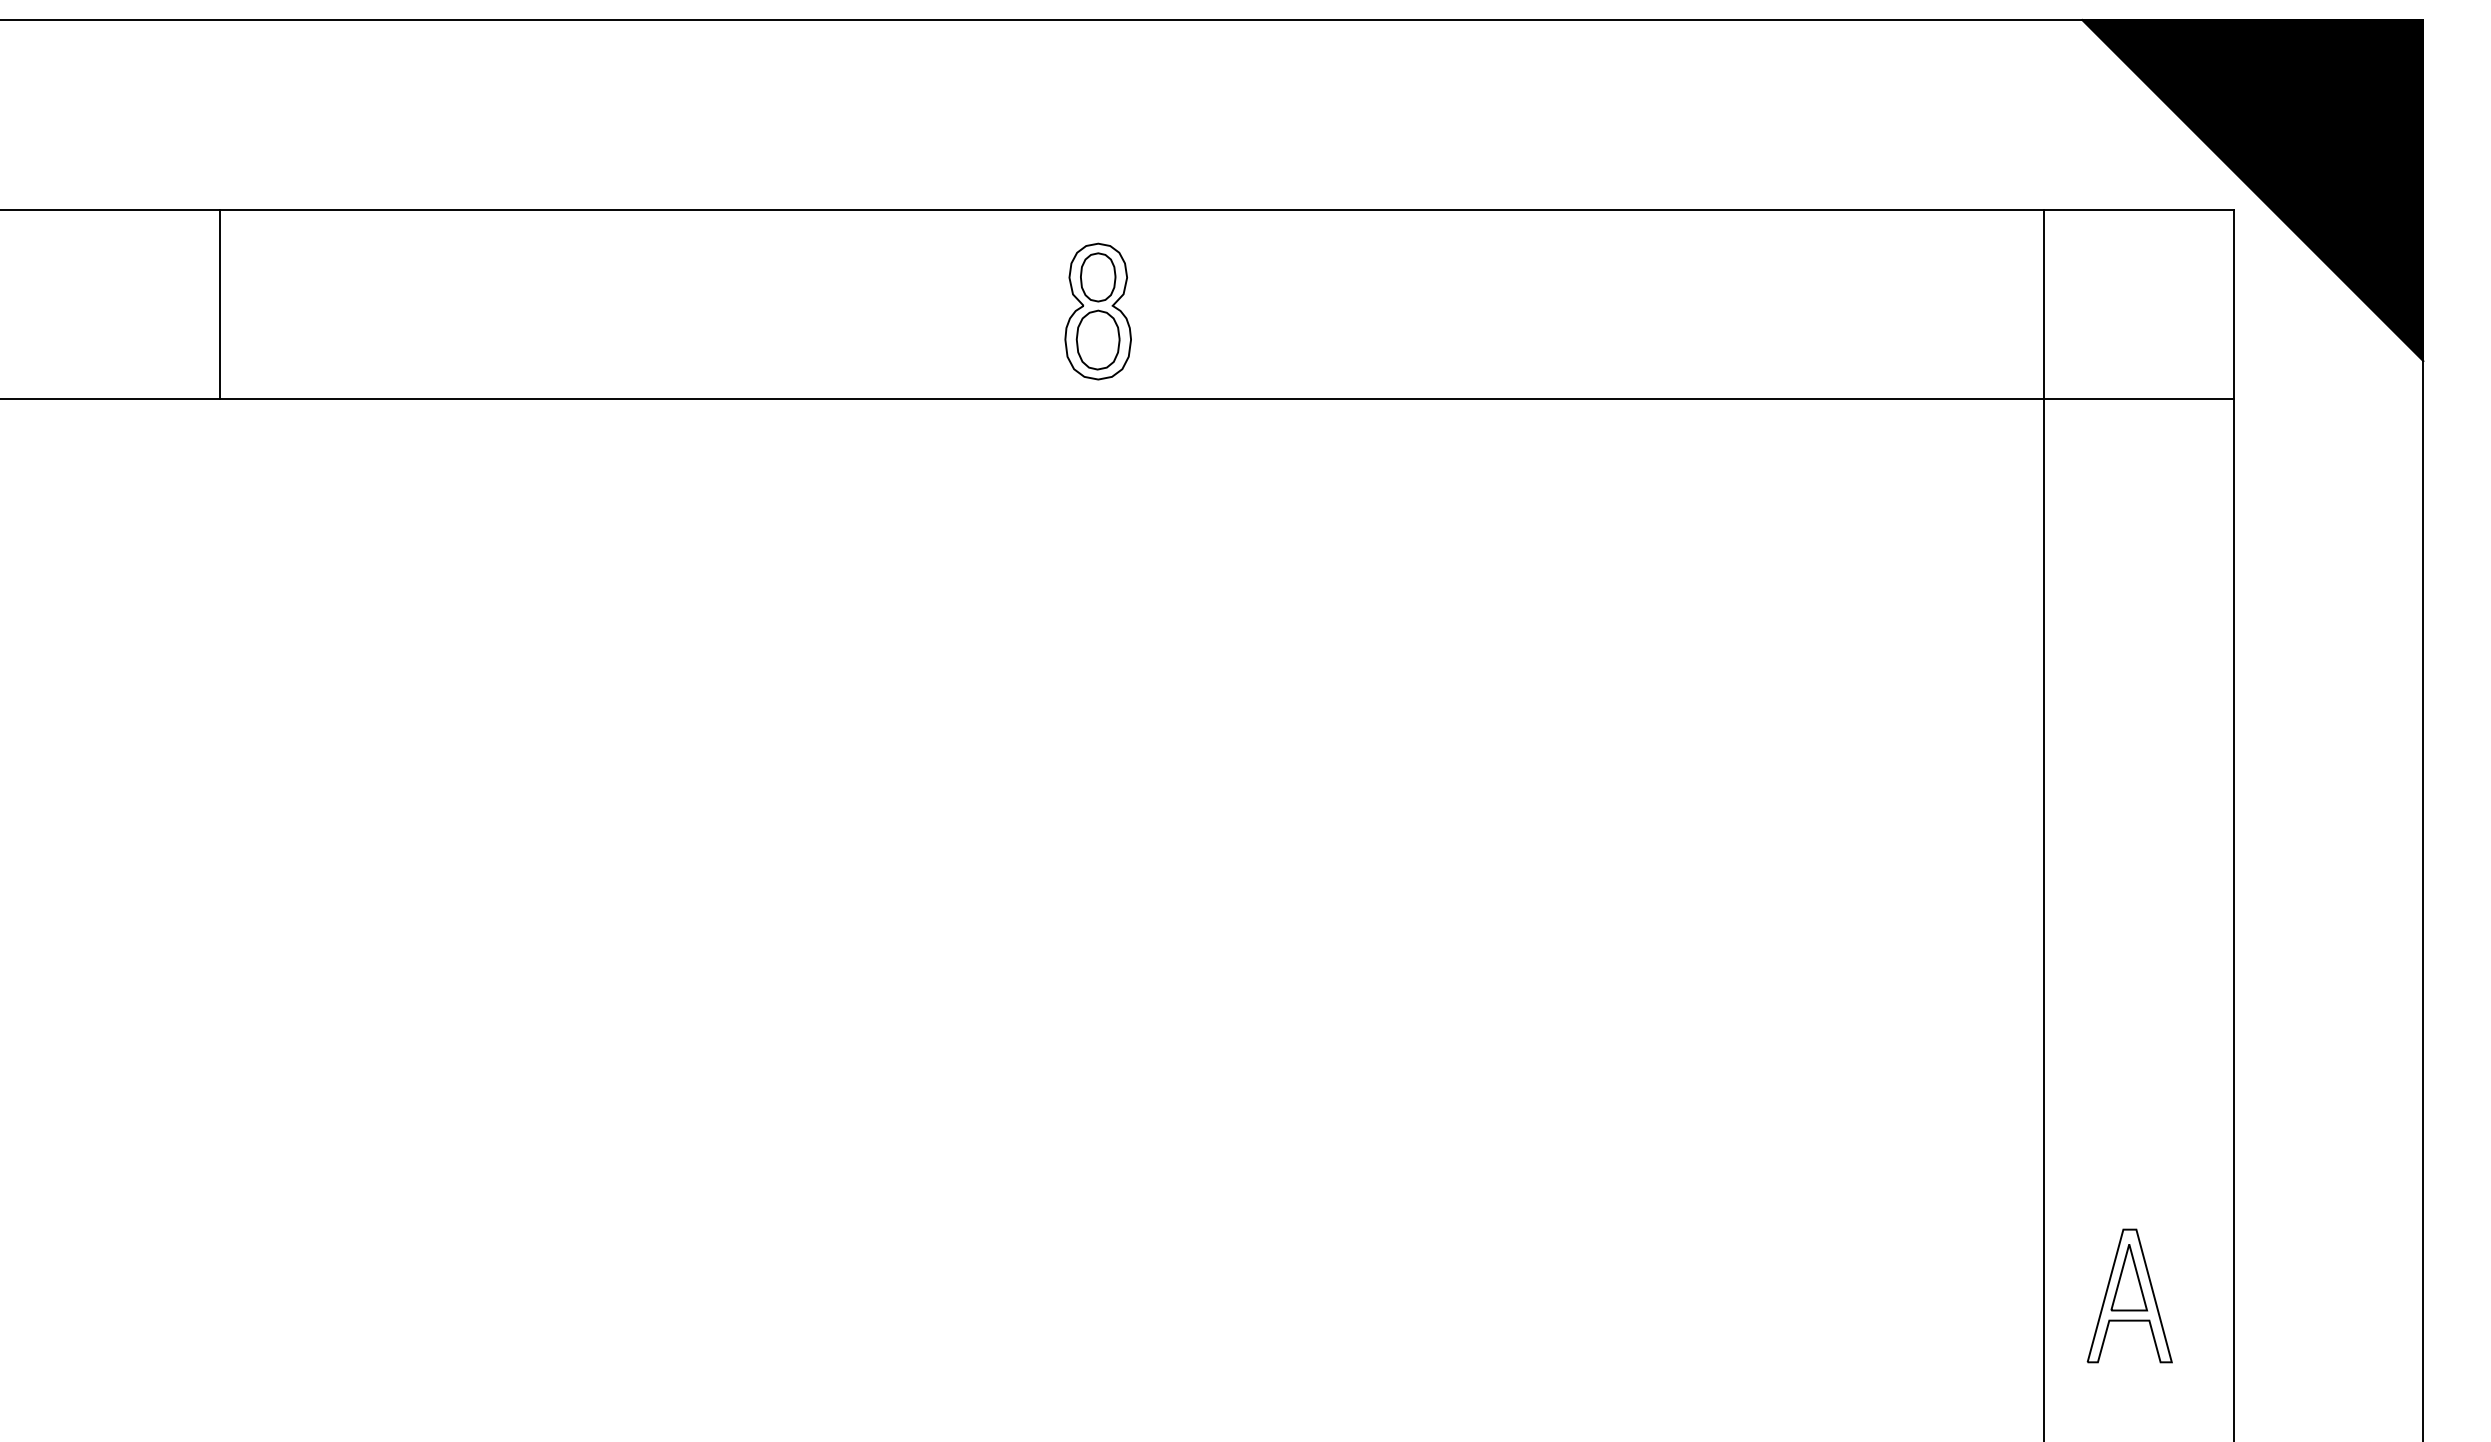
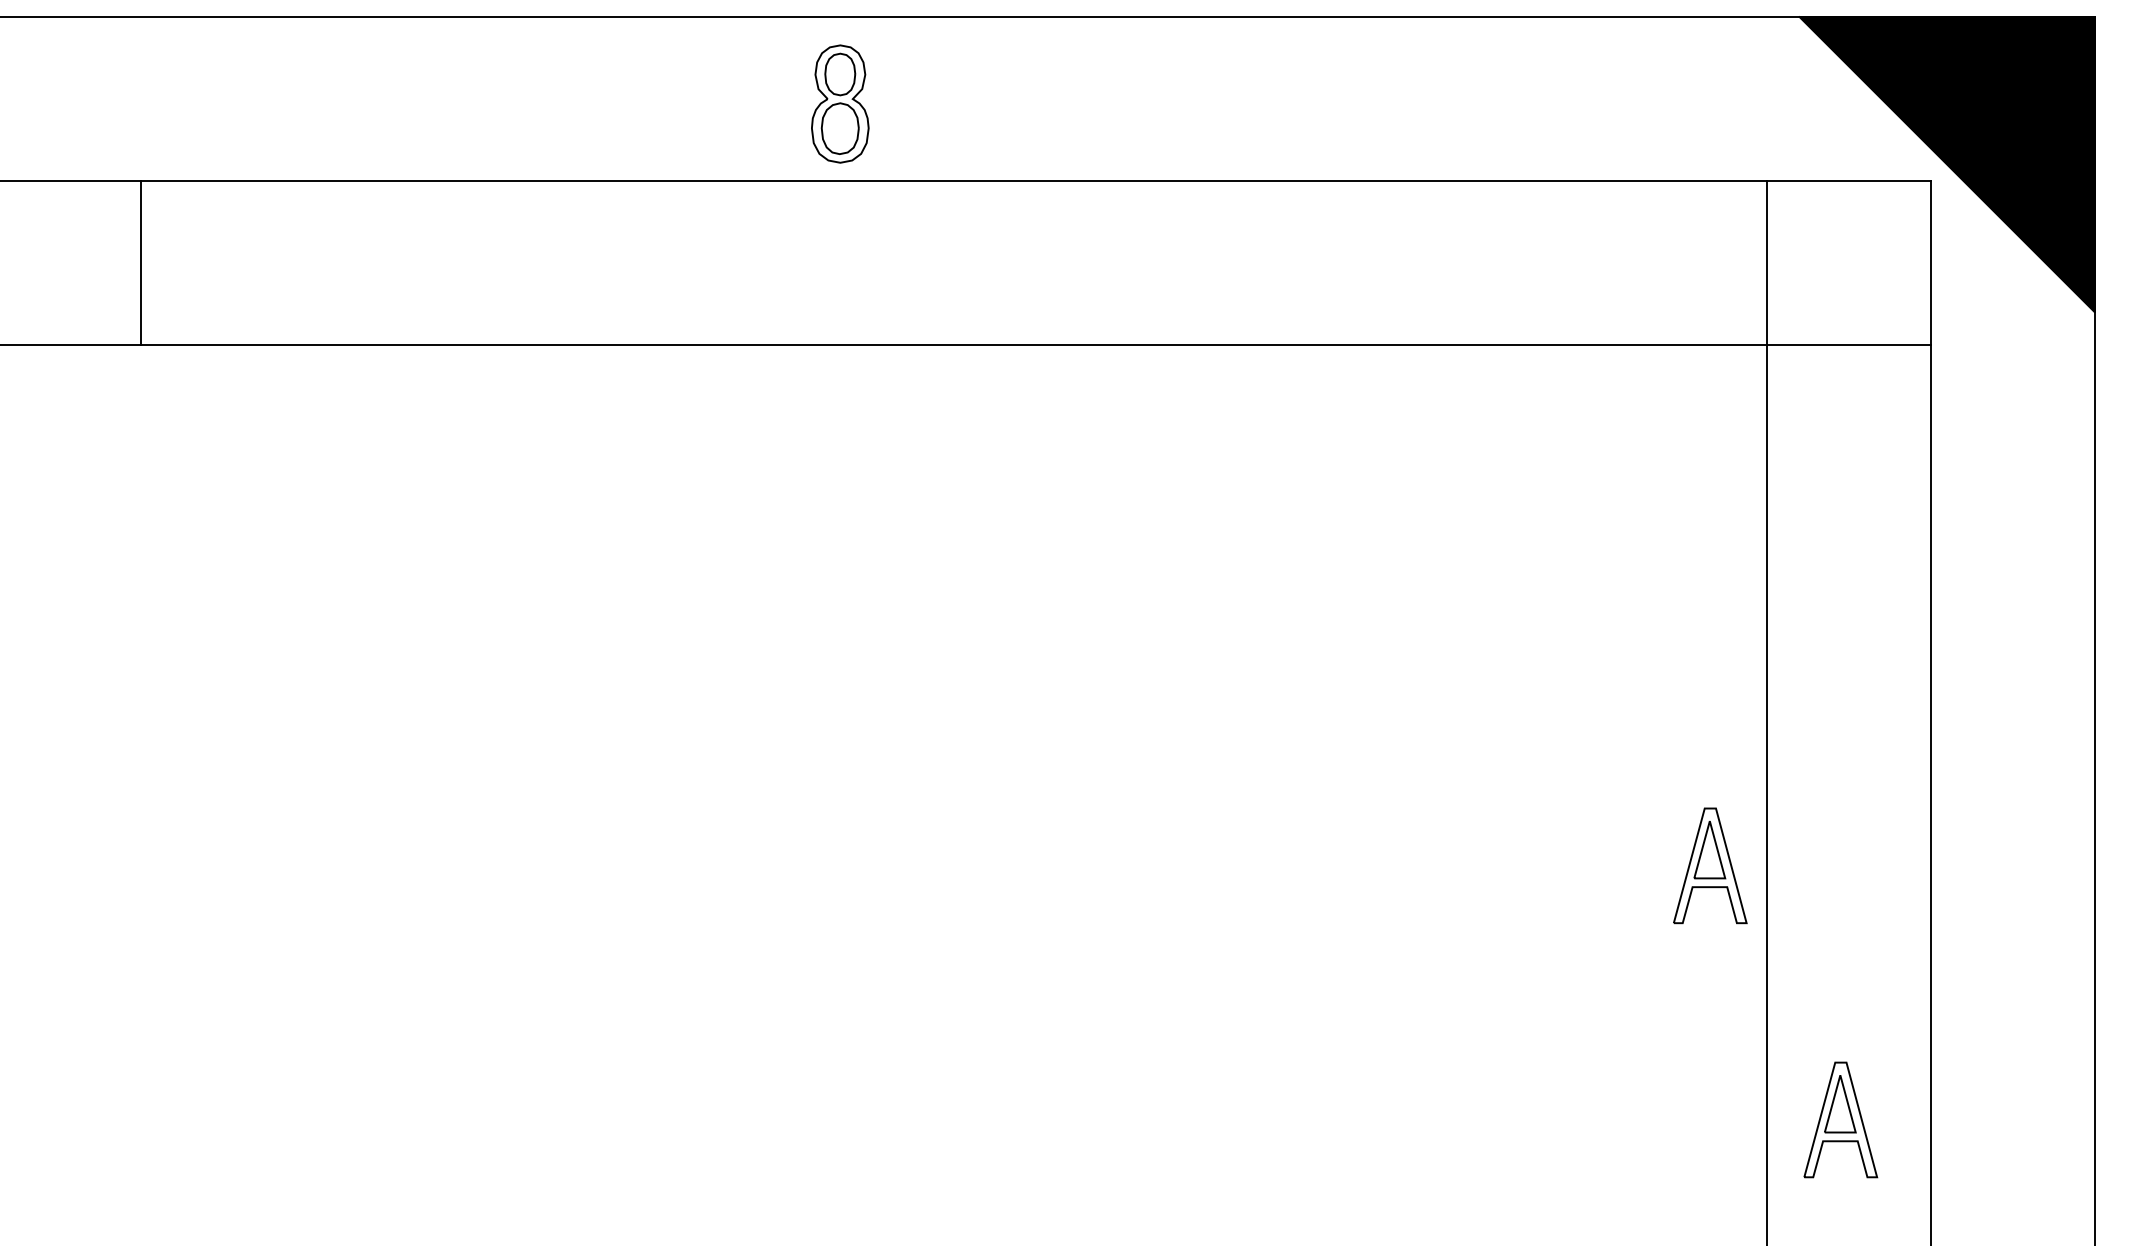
line: (220, 304) -> (141, 263), moved
part: (1097, 311) -> (839, 103), moved
part: (1978, 1001) -> (1710, 865), added

